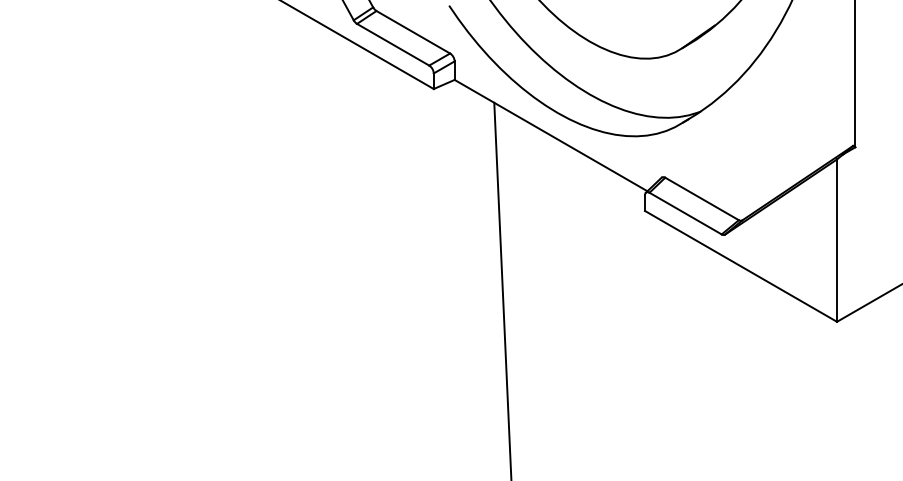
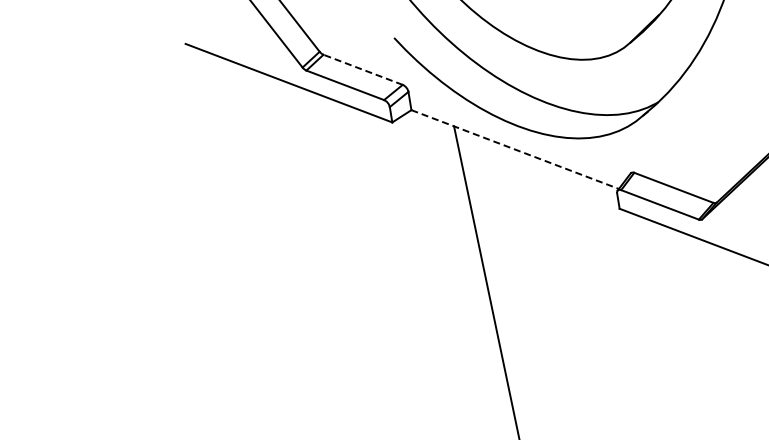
line: (413, 32) -> (363, 70), solid -> dashed
line: (551, 135) -> (515, 149), solid -> dashed

